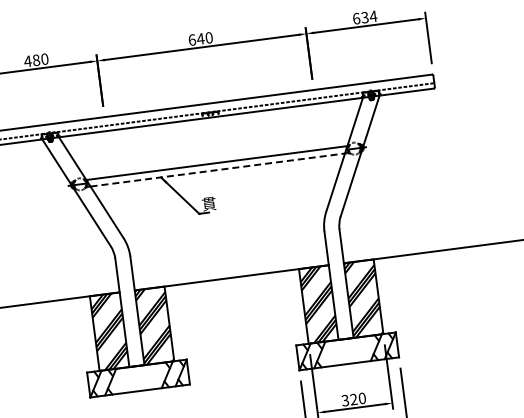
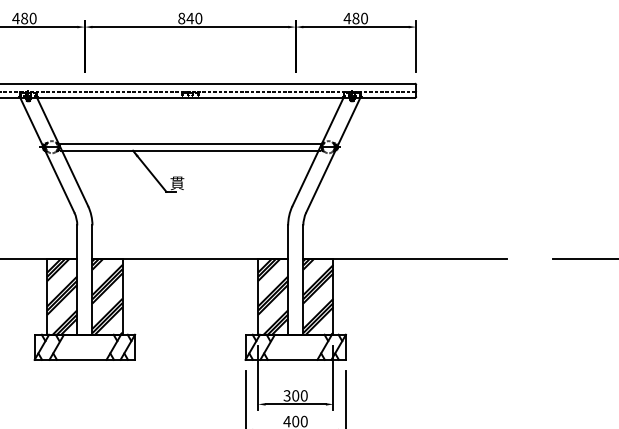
text: (364, 17) -> (355, 18), 634 -> 480
text: (192, 40) -> (181, 18), 640 -> 840
line: (217, 169) -> (190, 150), dashed -> solid
text: (353, 399) -> (295, 395), 320 -> 300

